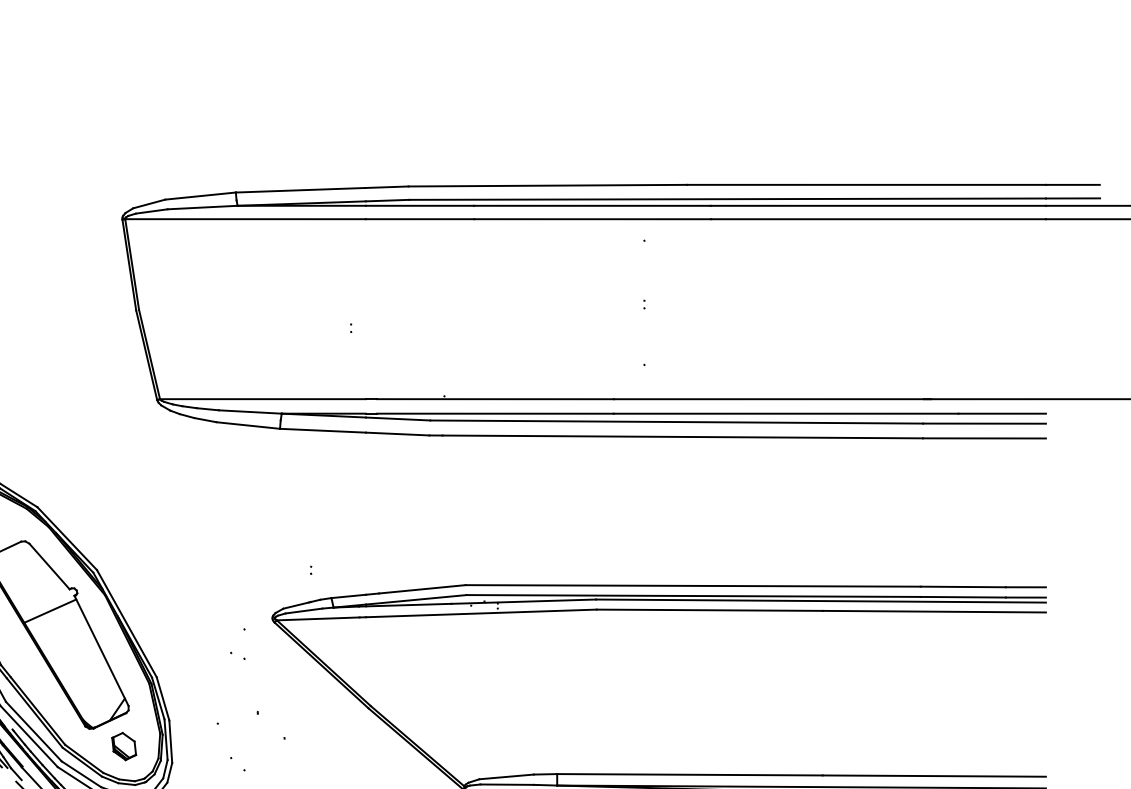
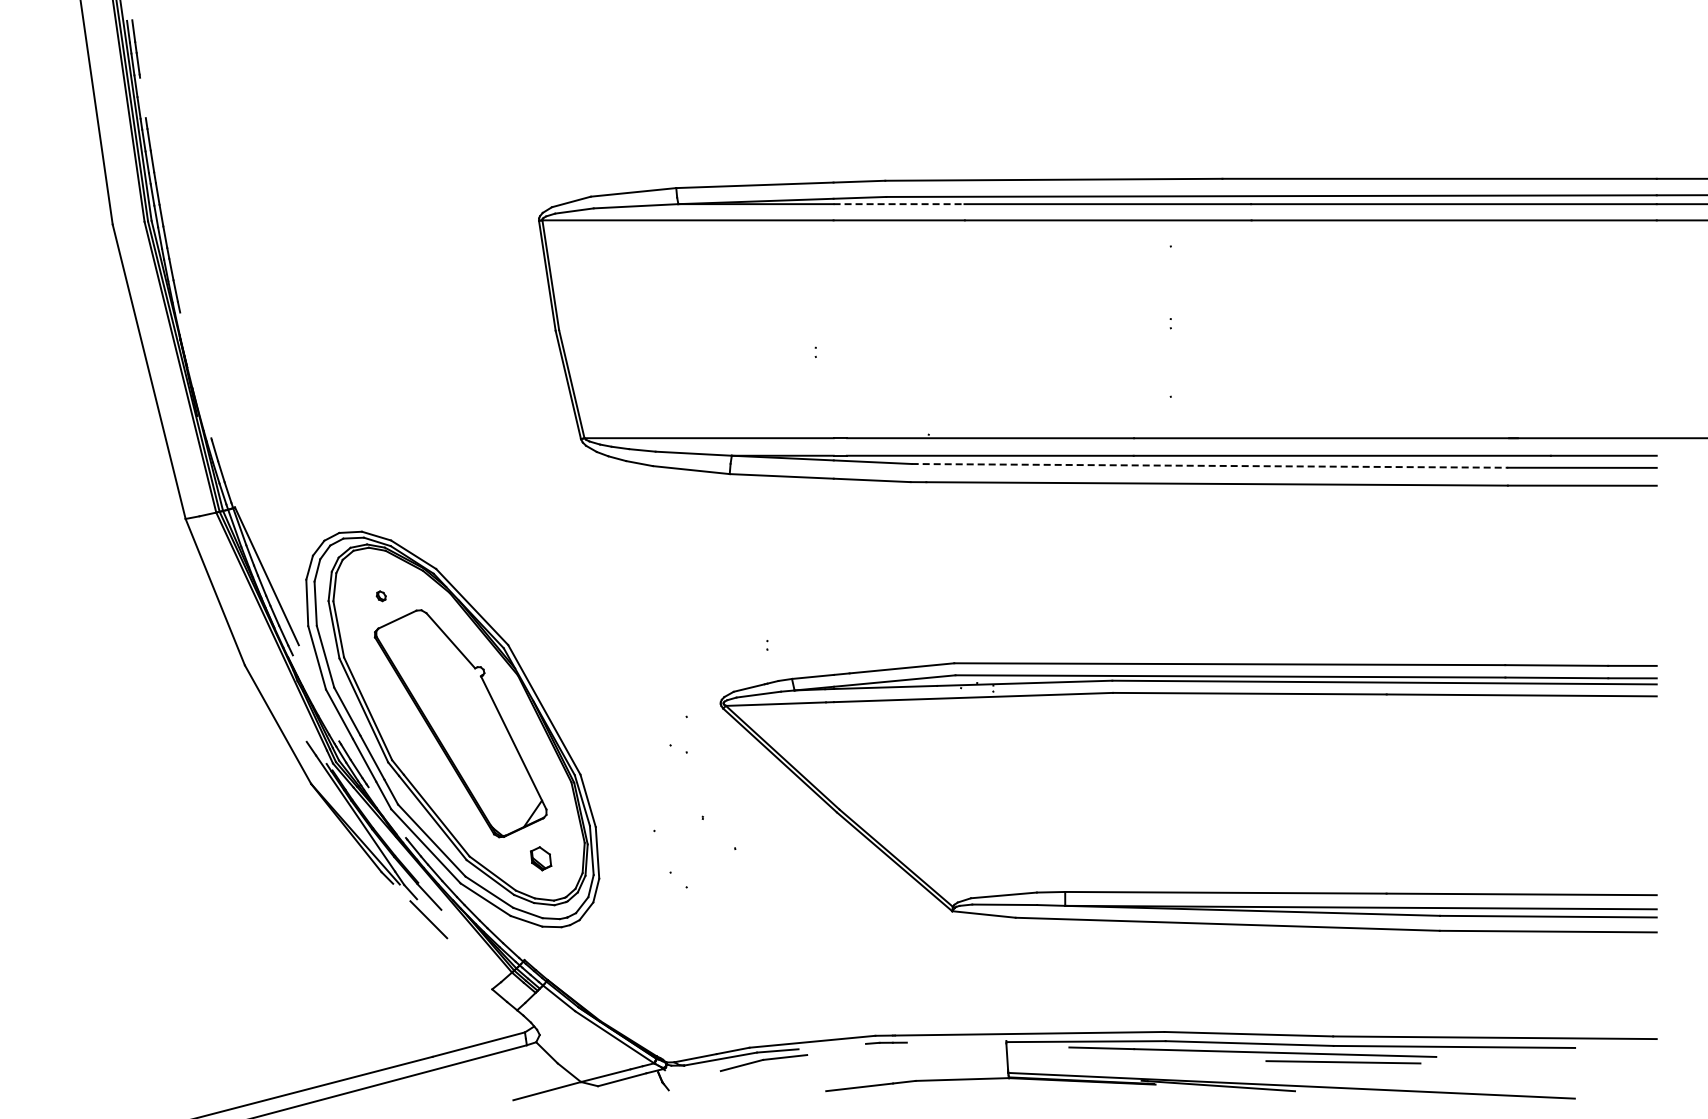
line: (420, 206) -> (899, 204), solid -> dashed
line: (677, 421) -> (1210, 465), solid -> dashed
line: (50, 610) -> (451, 694), removed
part: (123, 746) -> (540, 858), size x0.7

